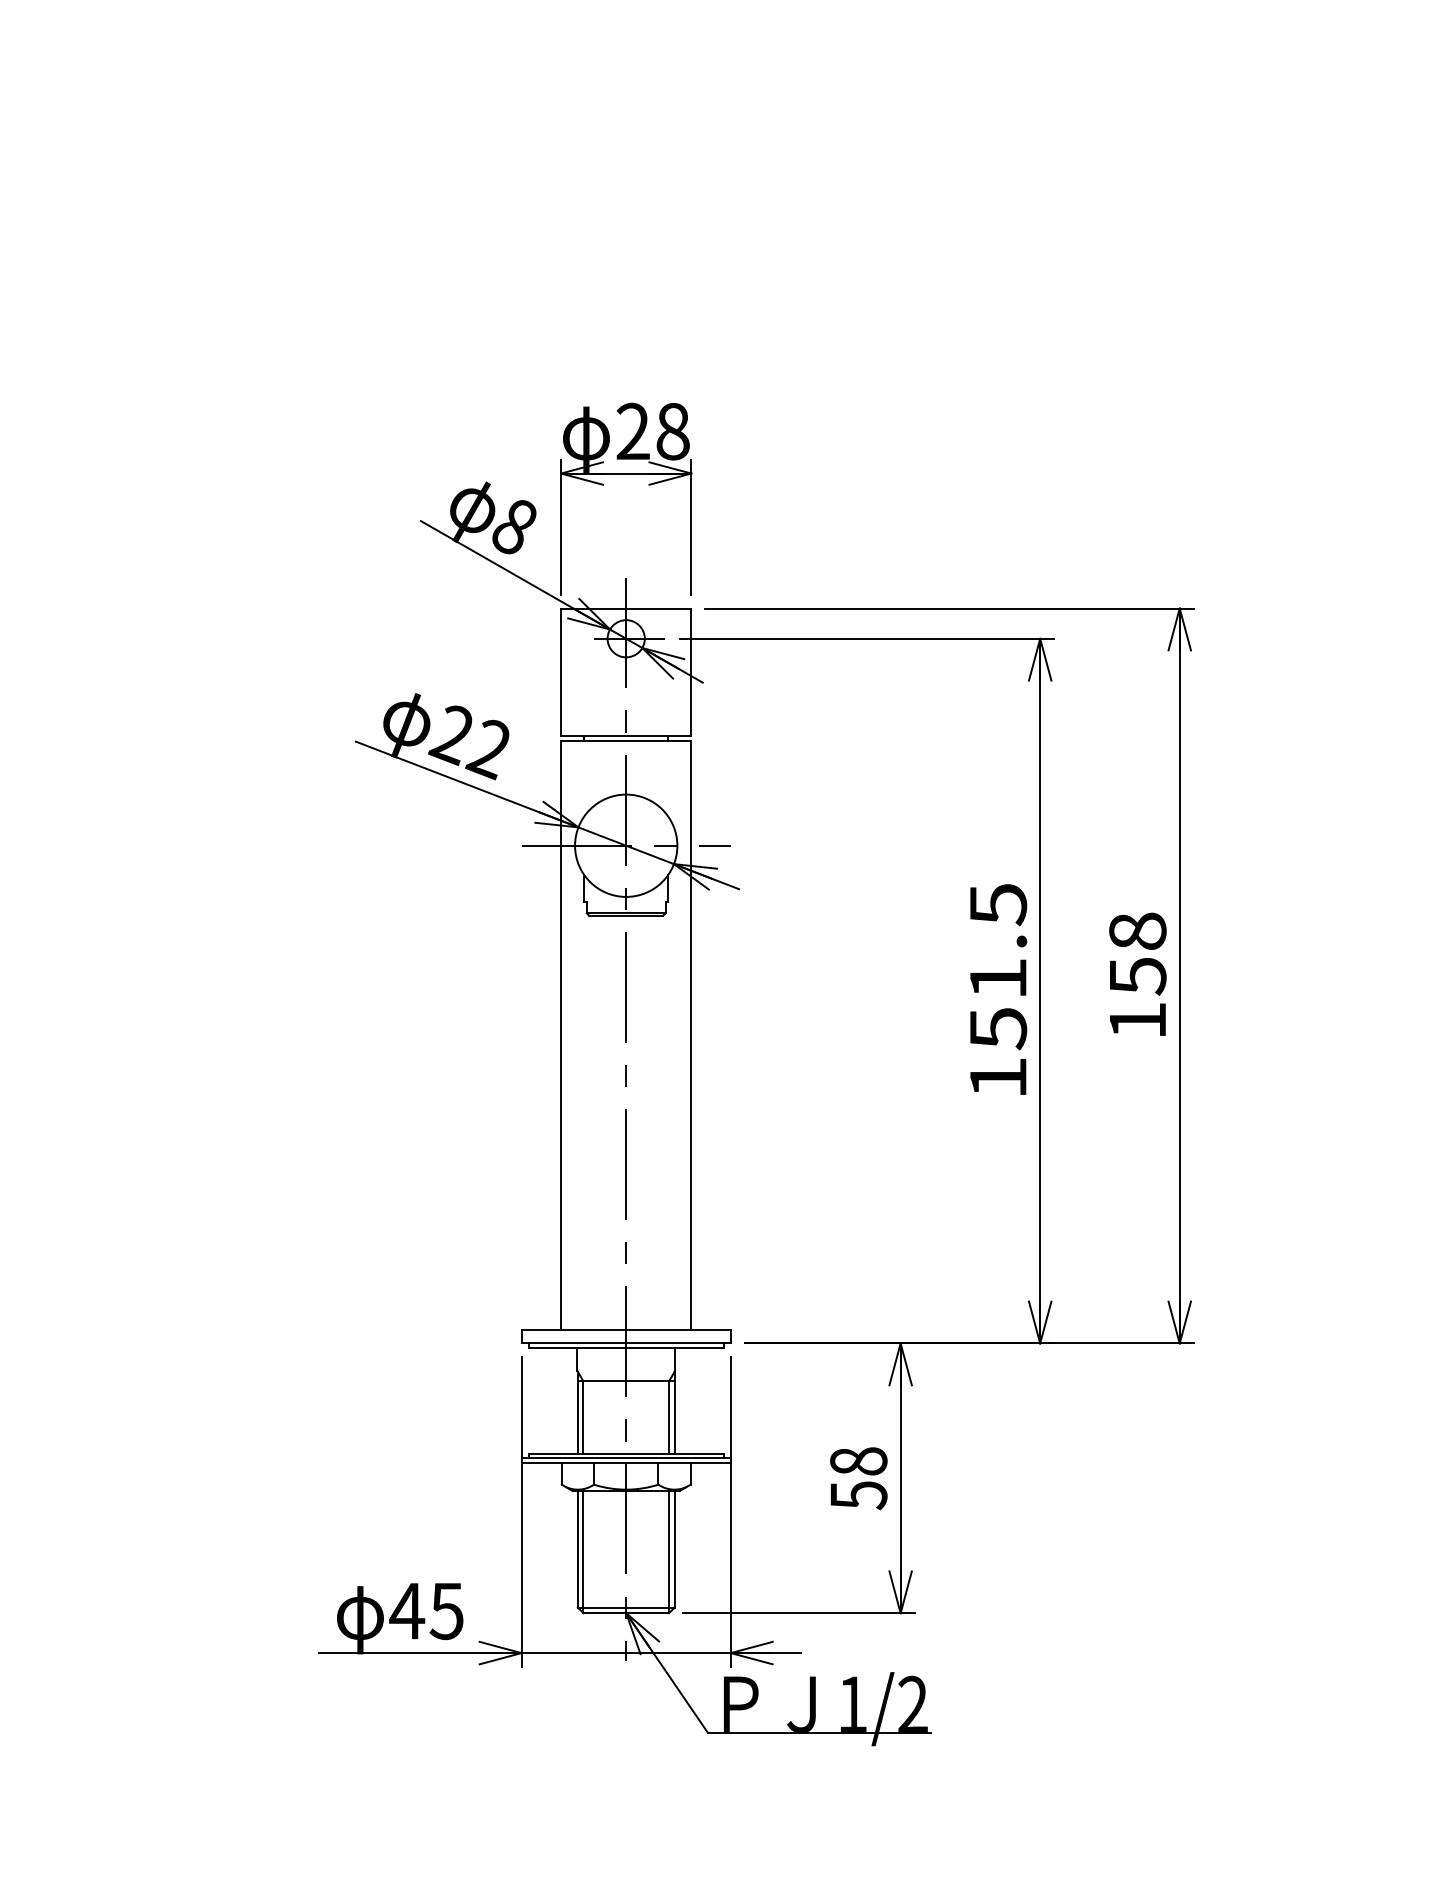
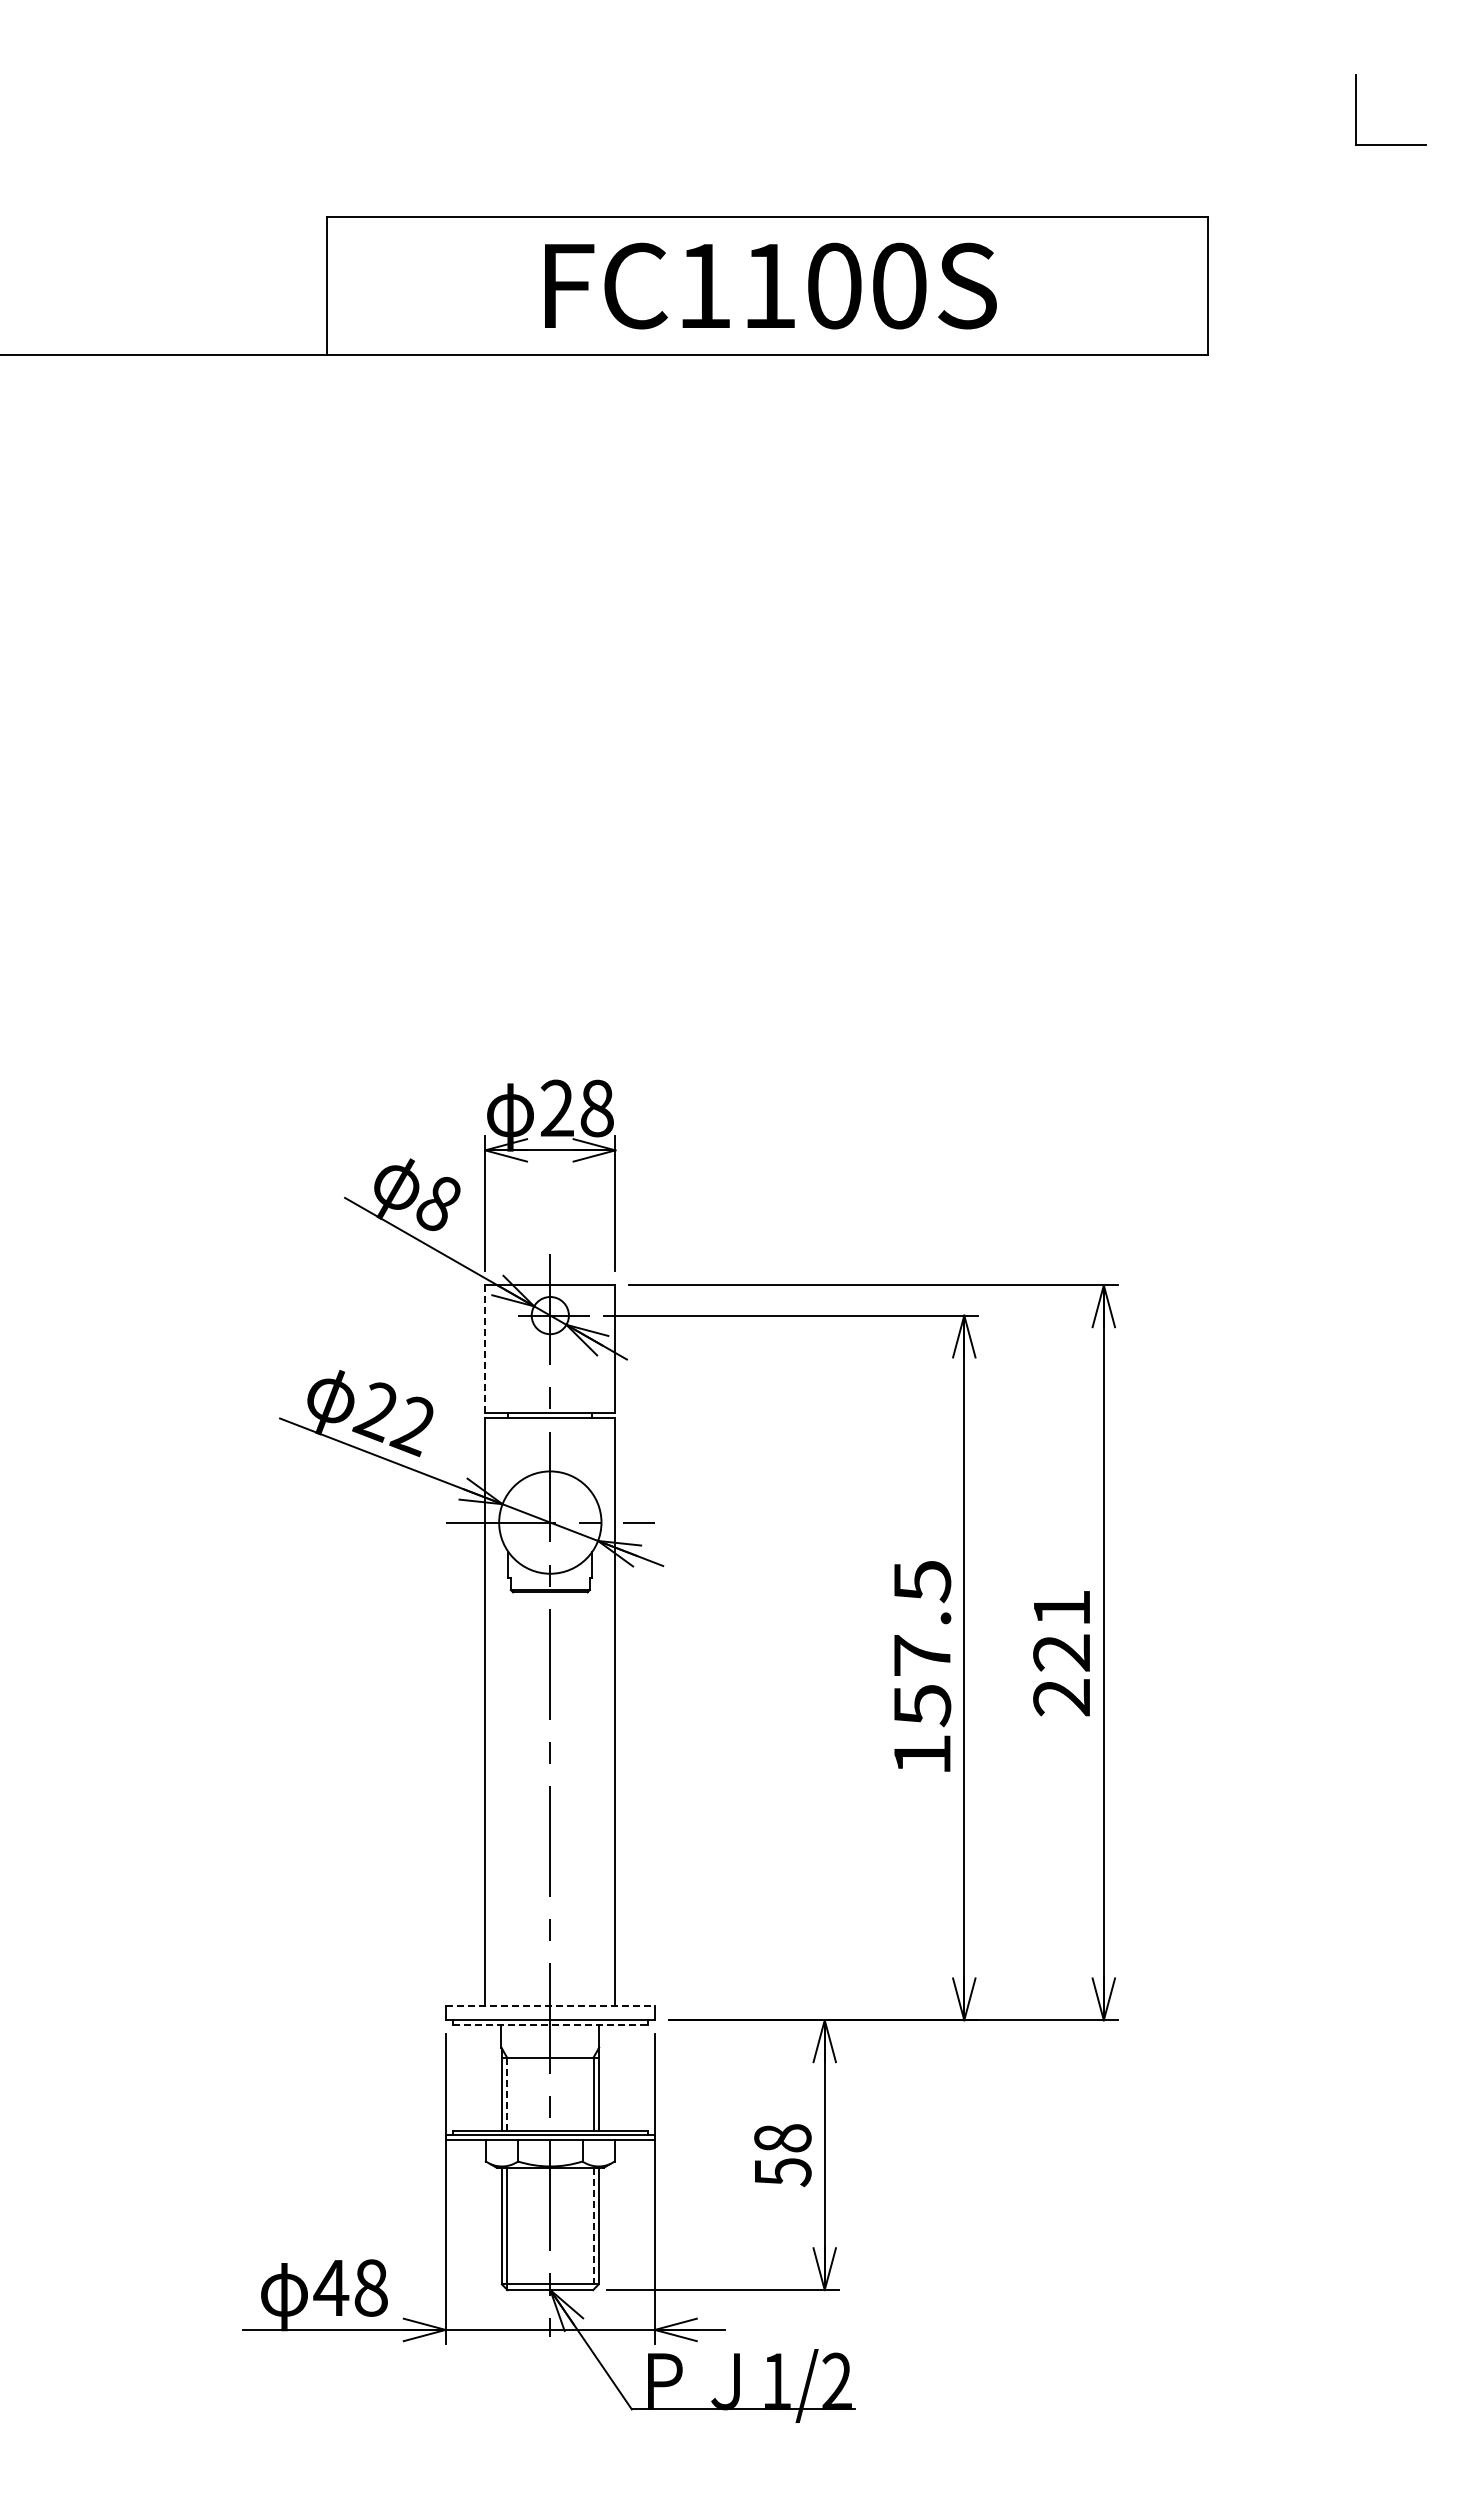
line: (561, 672) -> (485, 1349), solid -> dashed
text: (1137, 975) -> (1061, 1652), 158 -> 221
text: (998, 978) -> (922, 1655), 151.5 -> 157.5
line: (626, 1329) -> (550, 2006), solid -> dashed
line: (626, 1347) -> (550, 2024), solid -> dashed
line: (583, 1417) -> (507, 2094), solid -> dashed
line: (669, 1551) -> (593, 2228), solid -> dashed
text: (446, 1610) -> (370, 2287), 45 -> 48

